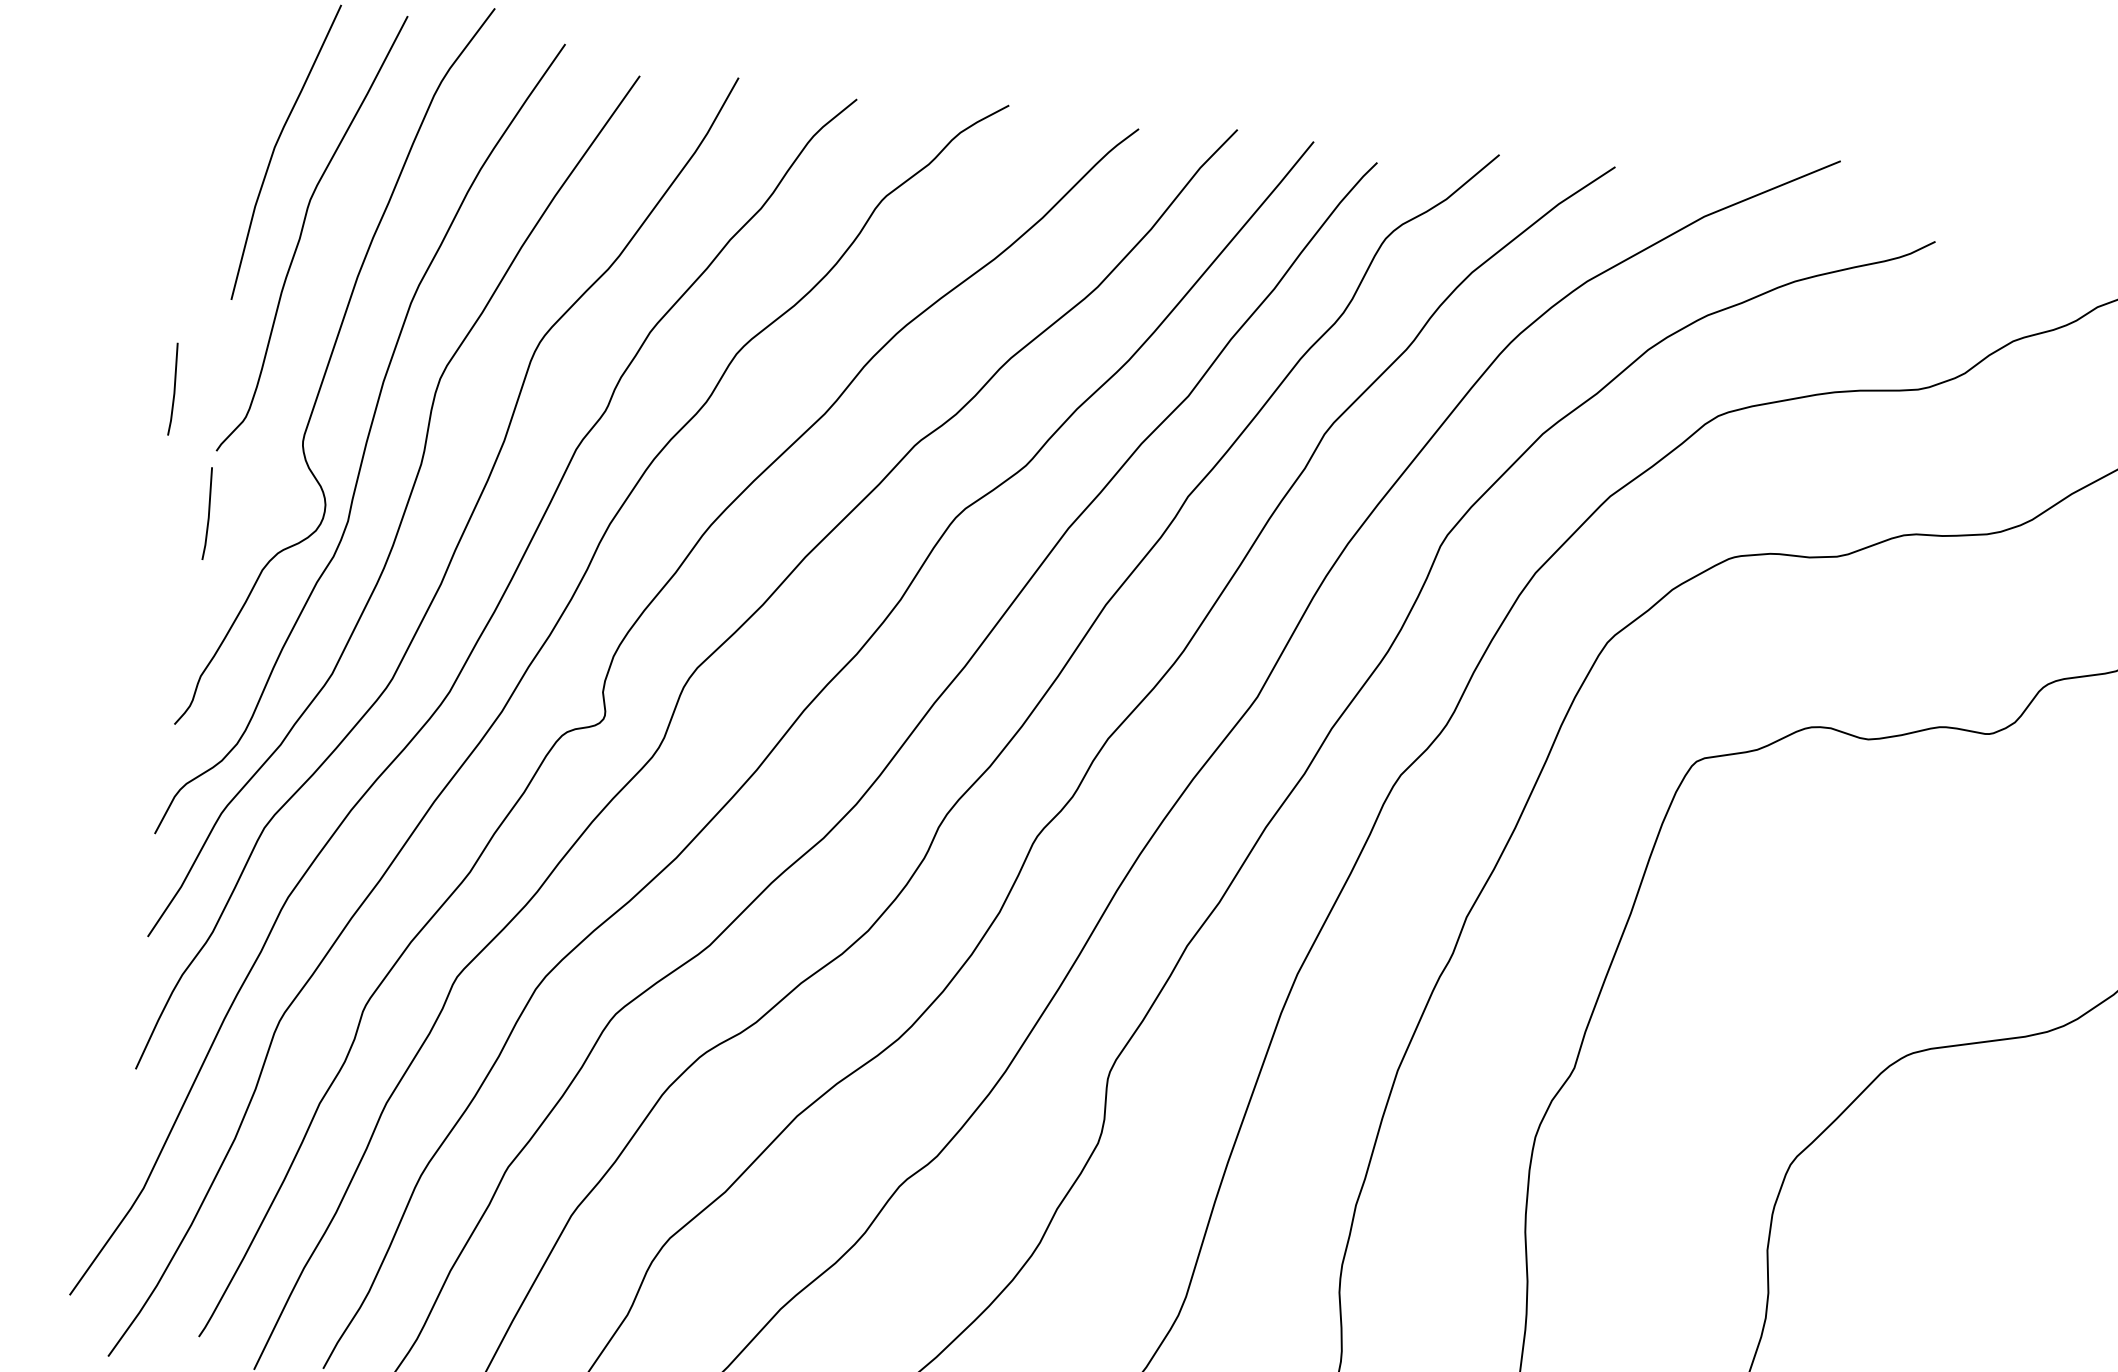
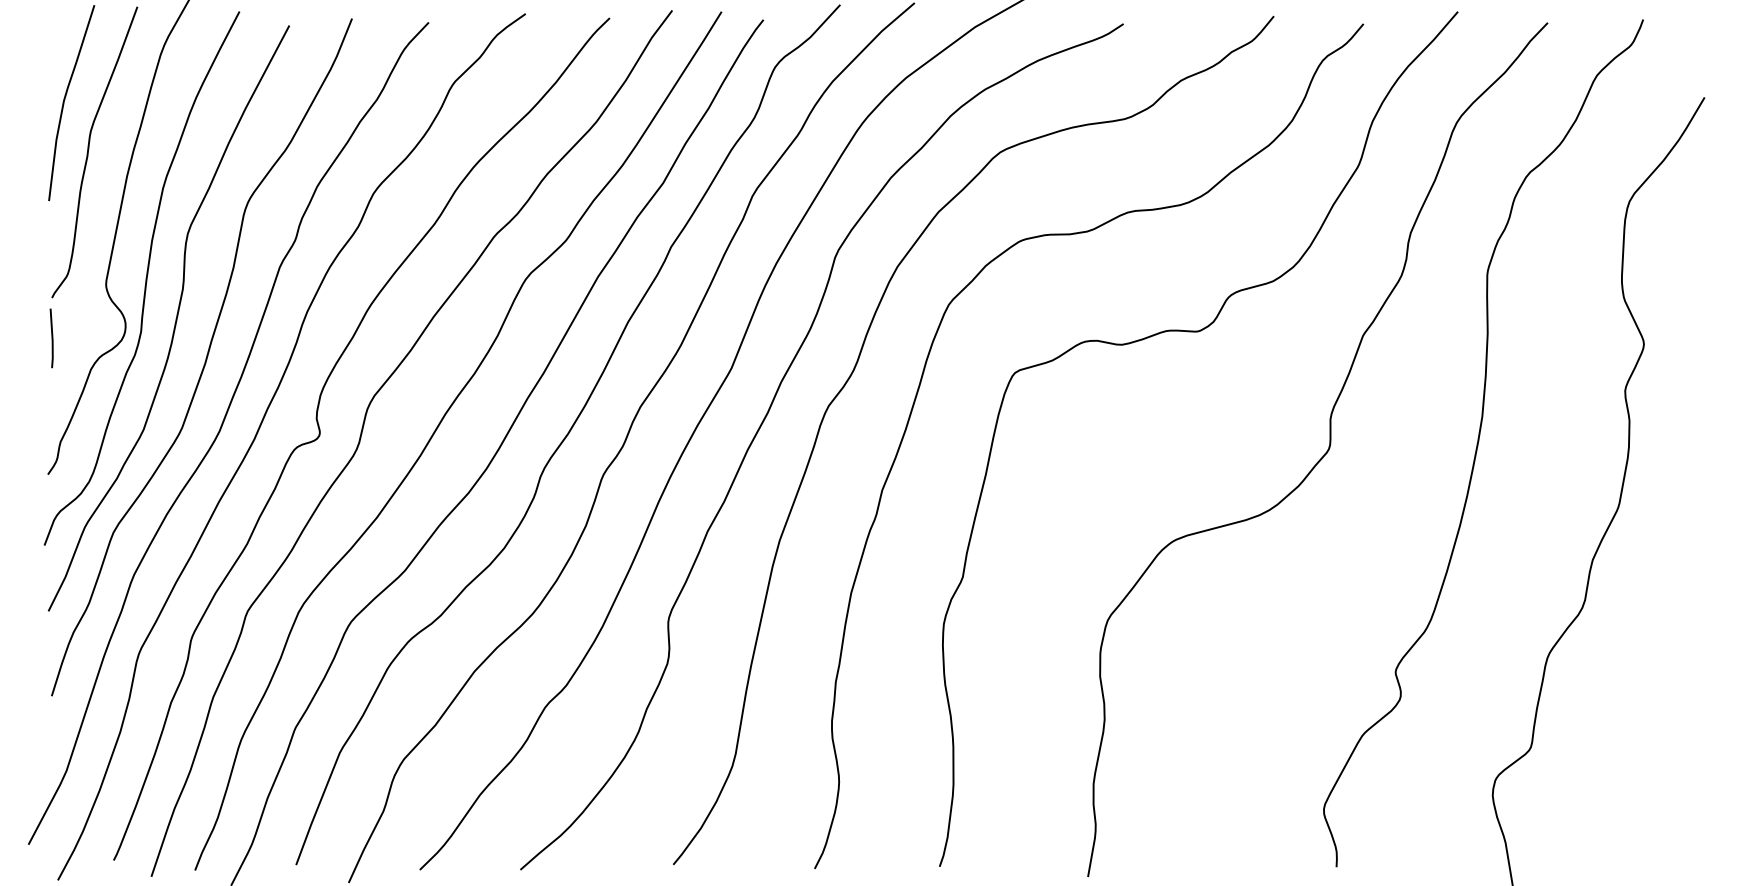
line: (173, 389) -> (19, 262), removed

